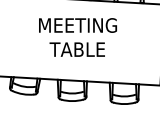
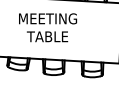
text: (78, 37) -> (48, 27), moved

